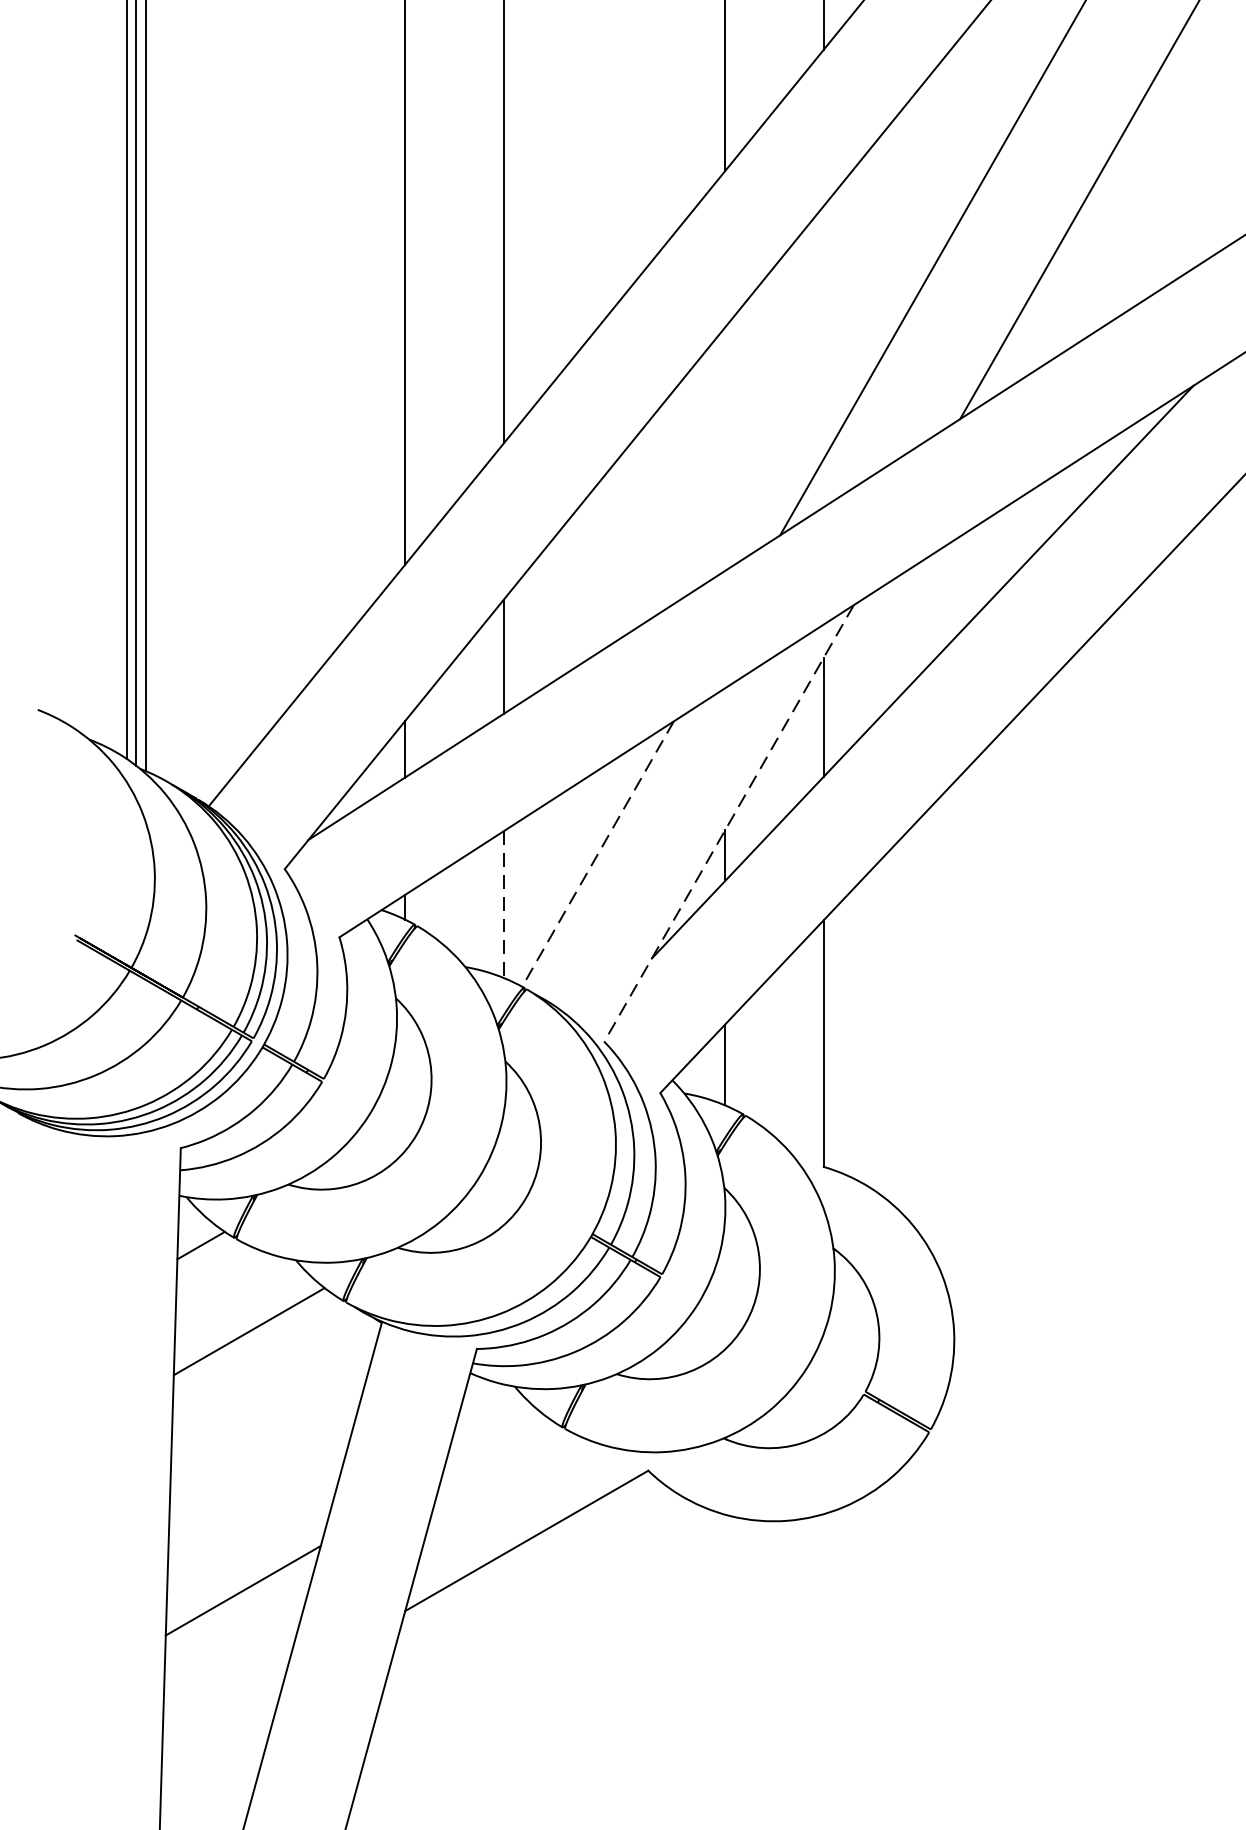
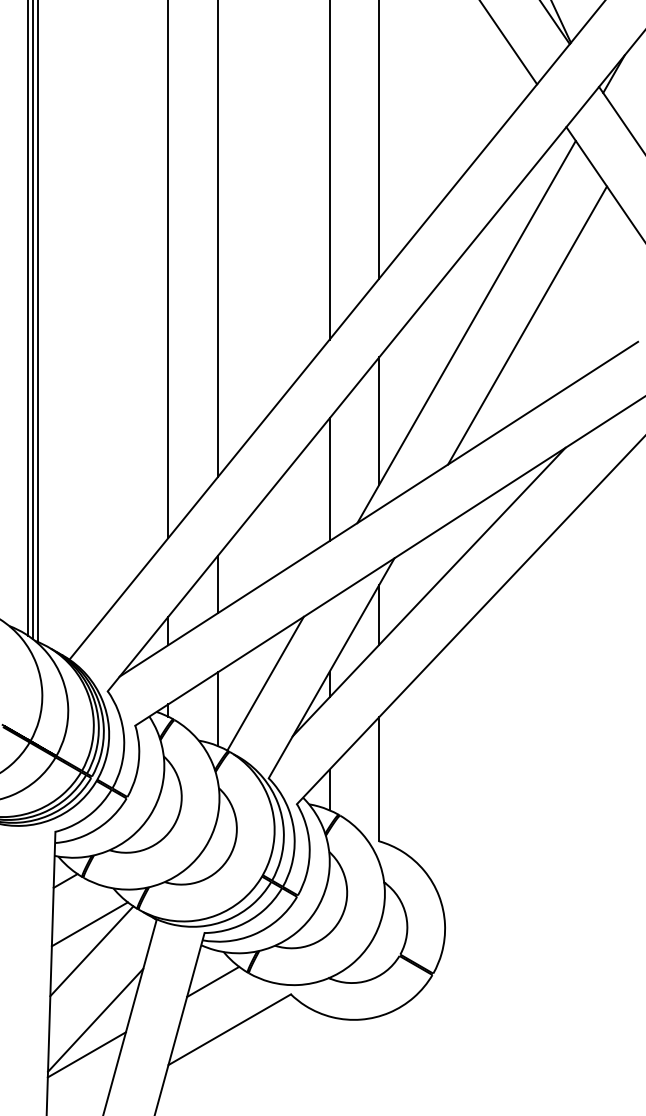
line: (824, 331) -> (379, 420), added
line: (724, 448) -> (329, 479), added
line: (728, 823) -> (331, 668), dashed -> solid
line: (597, 853) -> (265, 683), dashed -> solid
line: (504, 905) -> (218, 709), dashed -> solid
line: (252, 1385) -> (91, 951), added
line: (494, 1445) -> (213, 981), added
line: (260, 1520) -> (95, 1019), added

